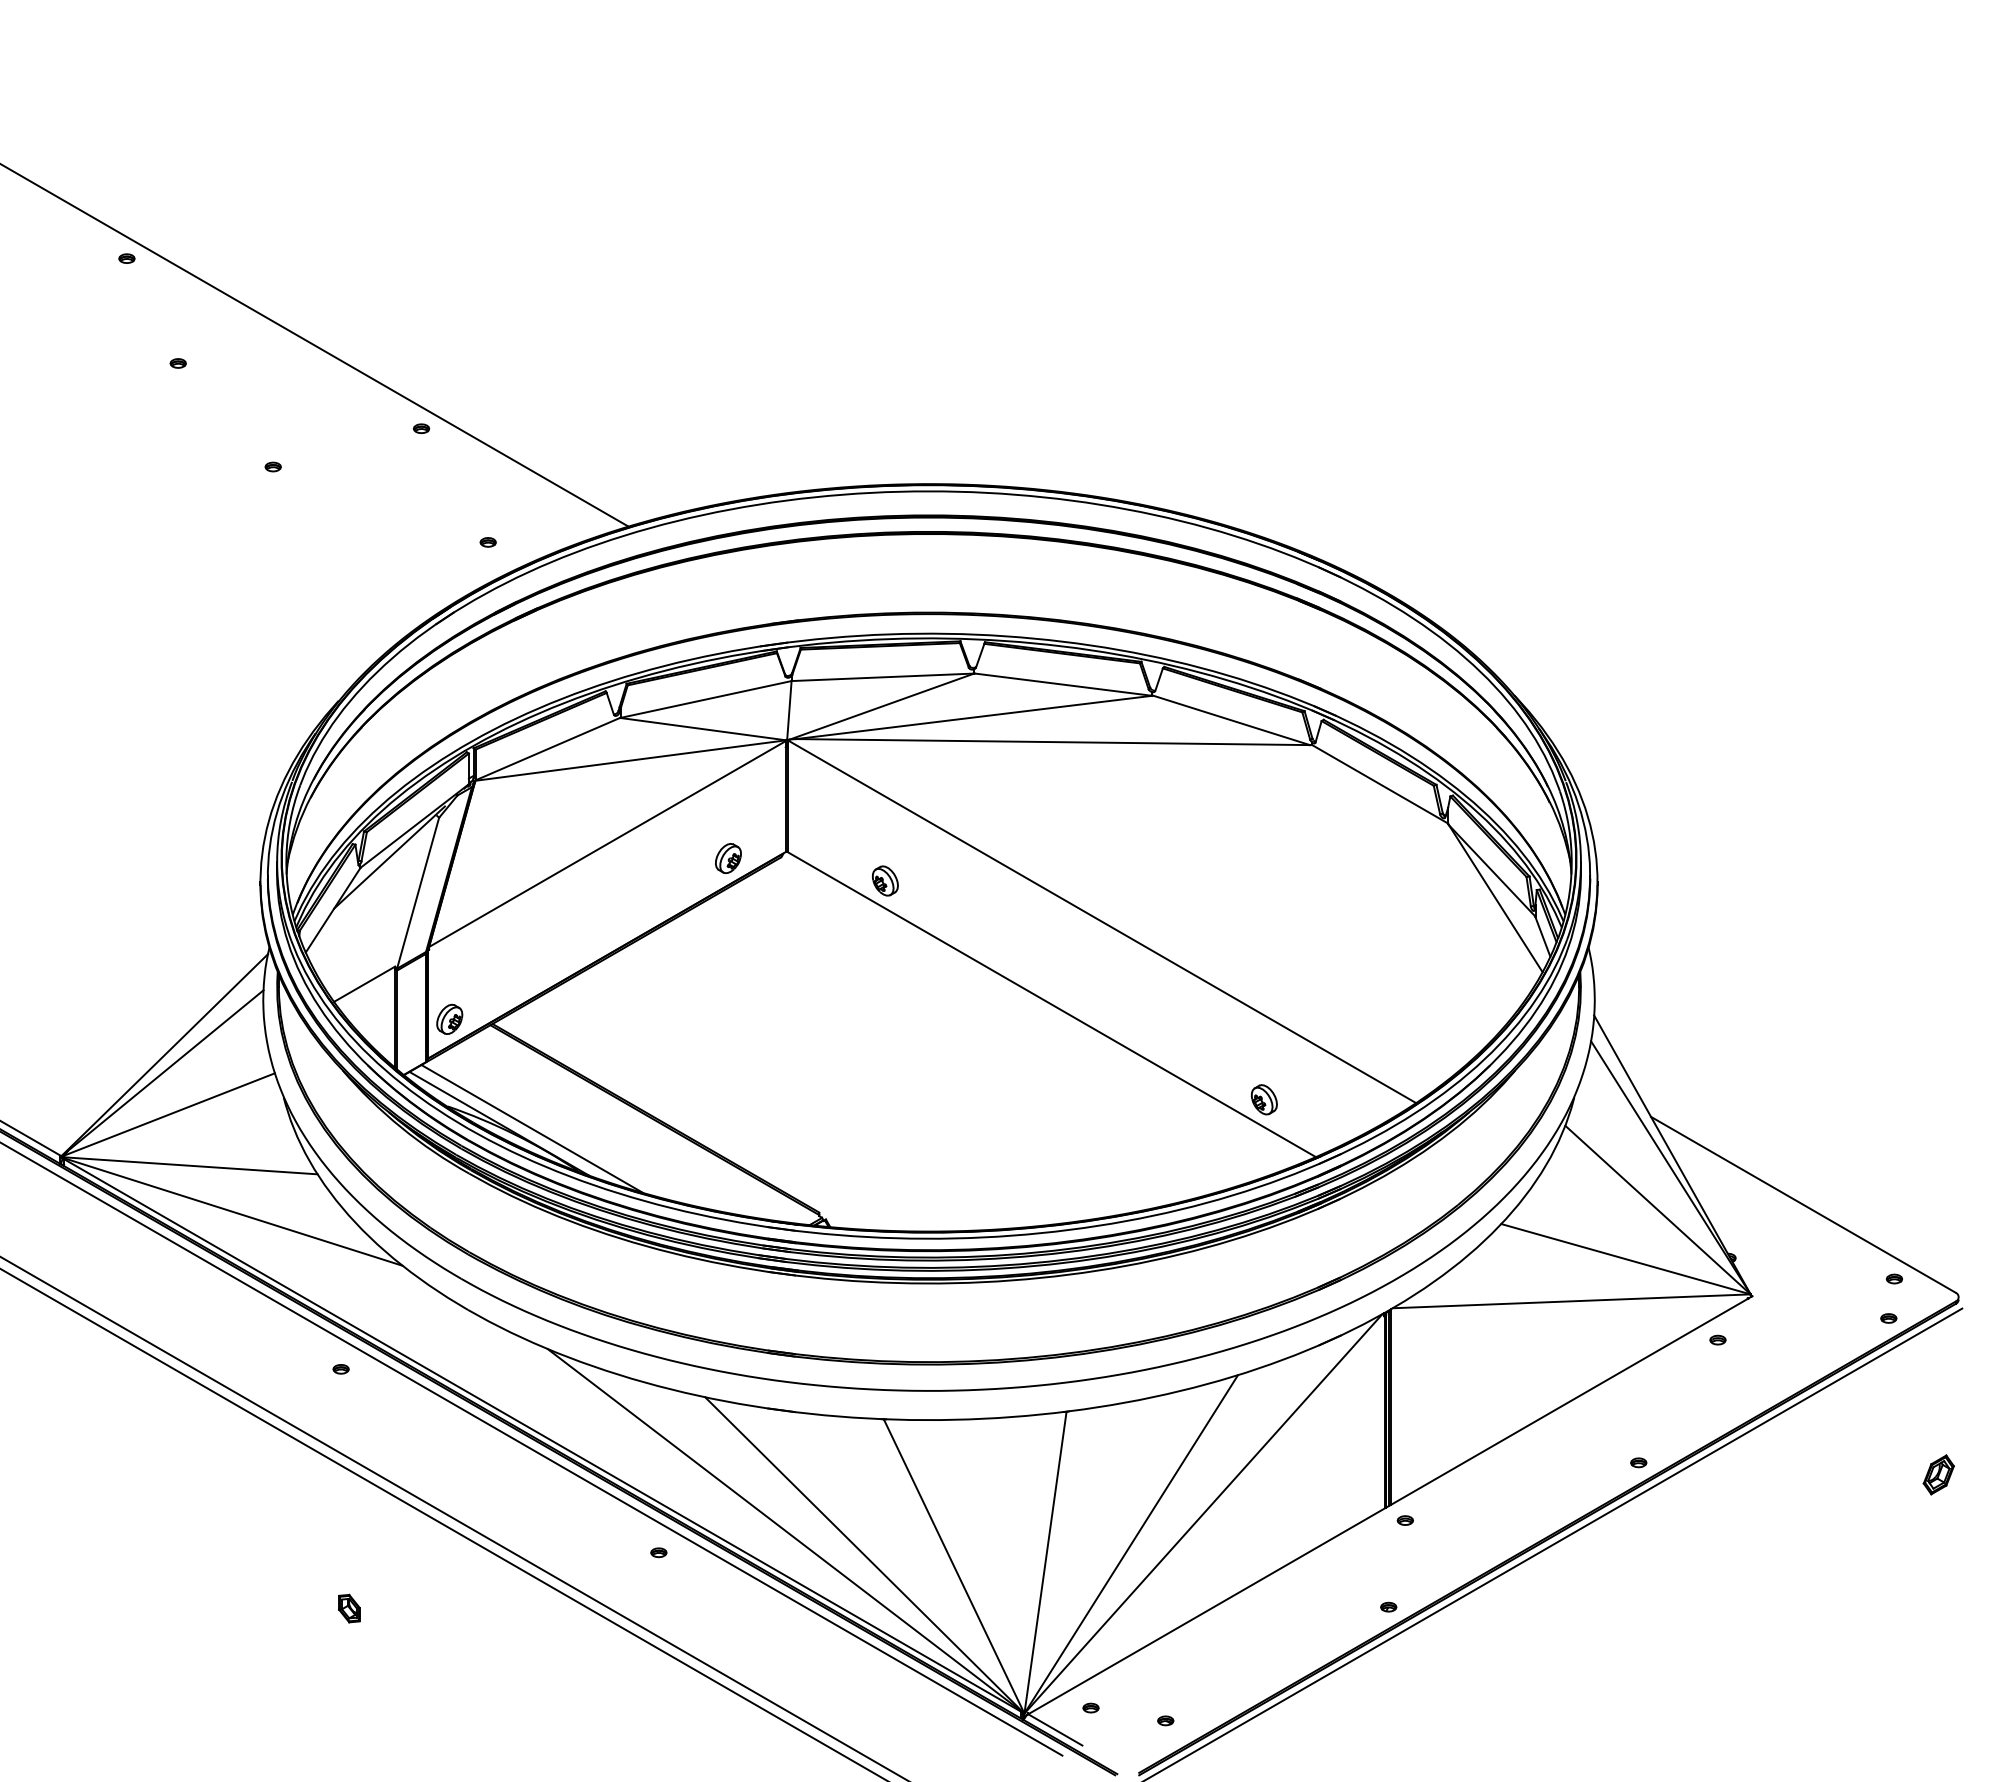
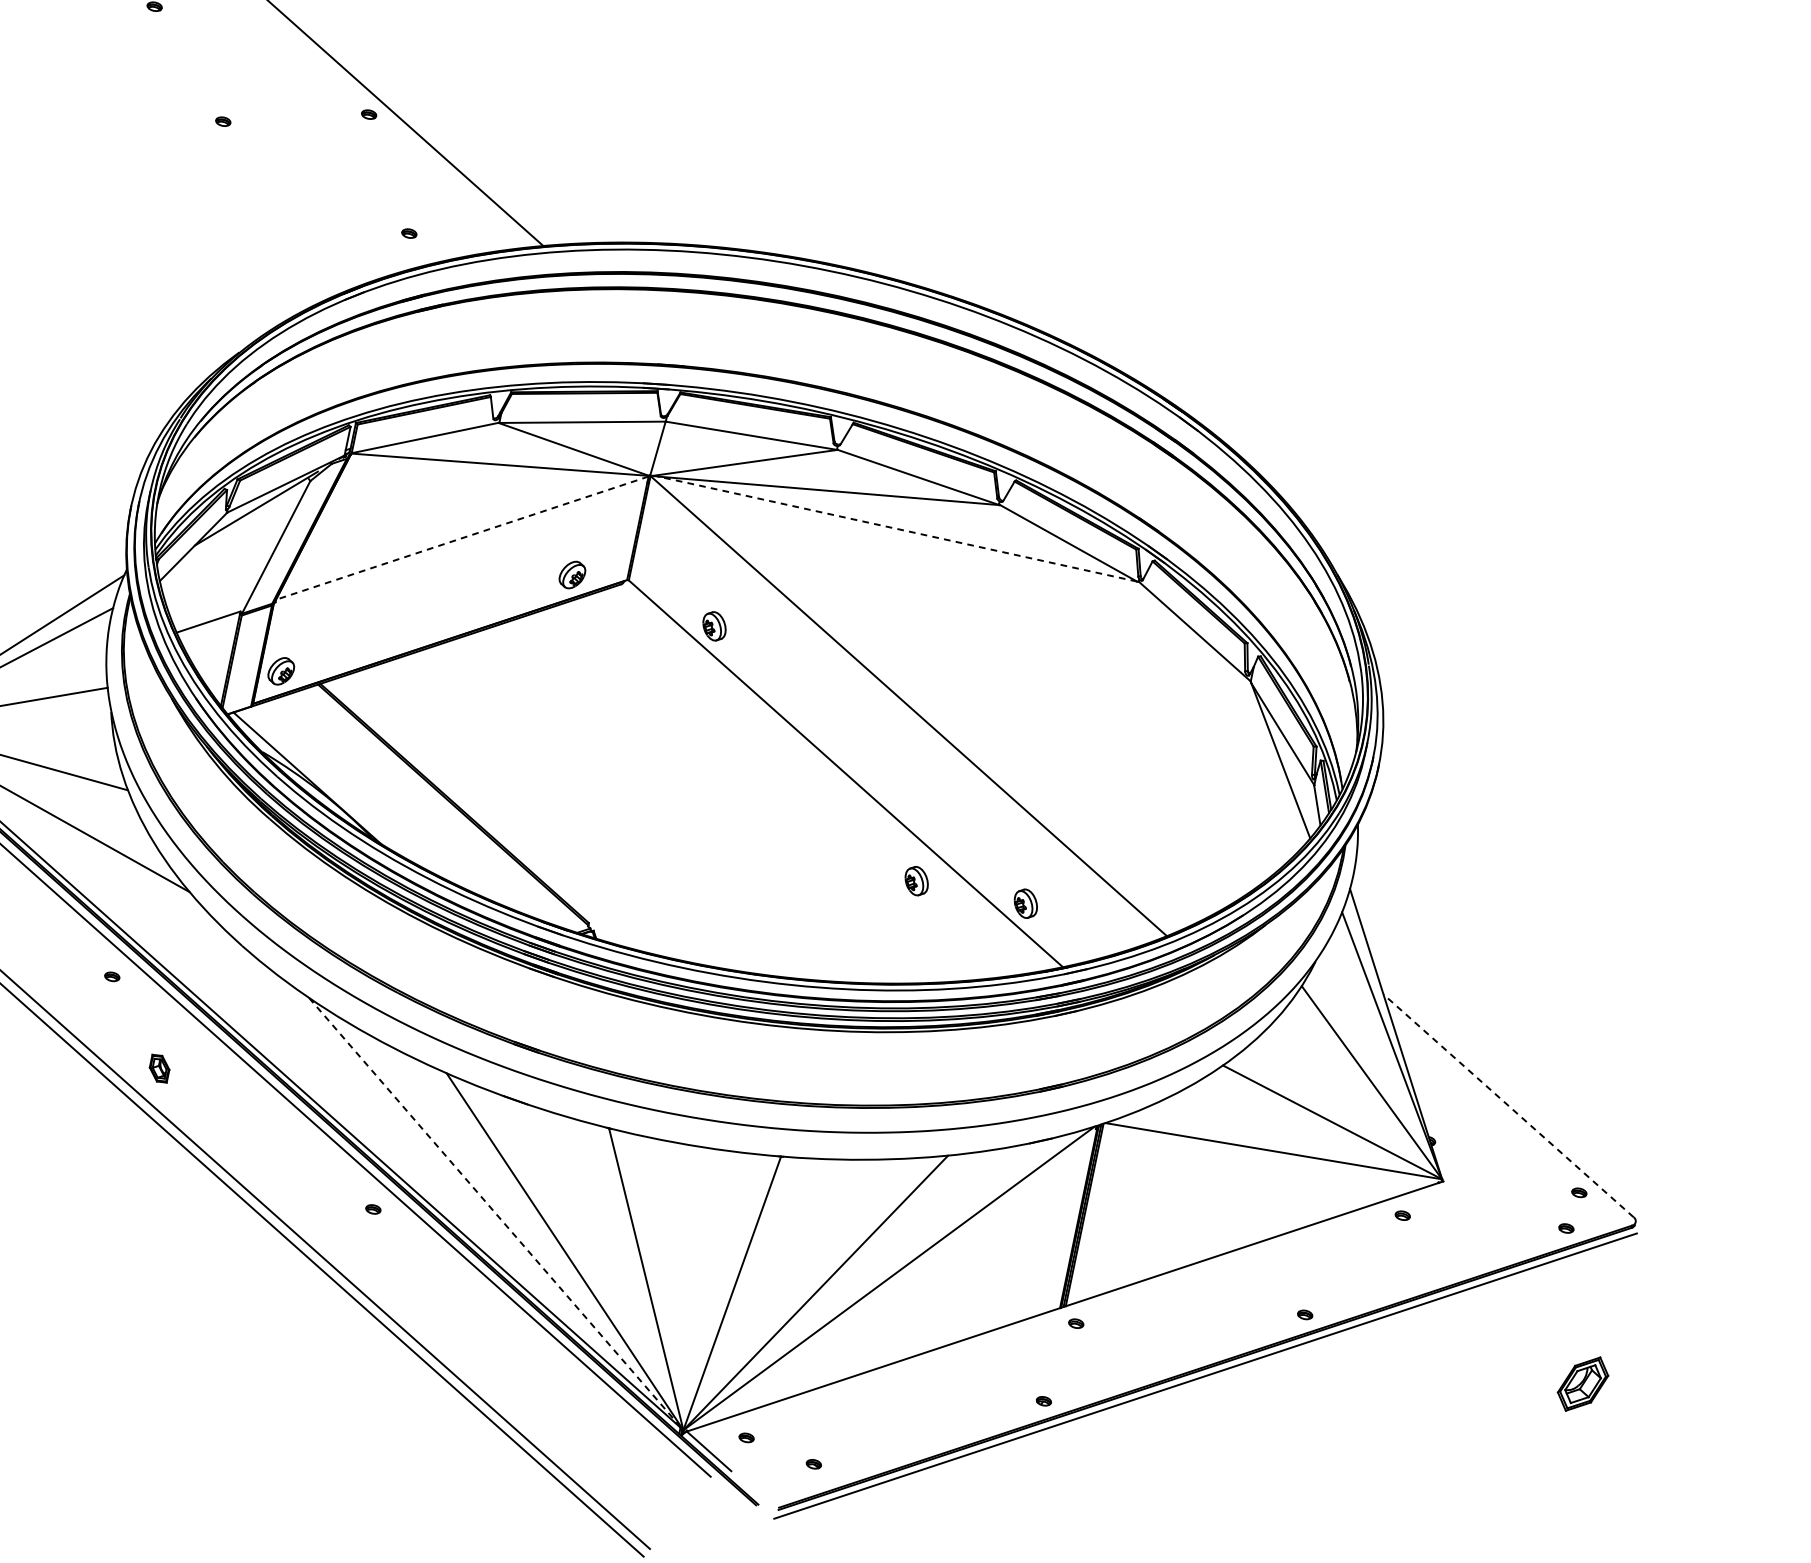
line: (1053, 742) -> (898, 529), solid -> dashed
line: (607, 844) -> (462, 538), solid -> dashed
part: (1146, 1099) -> (916, 880), added
line: (531, 1128) -> (336, 788), removed
line: (1803, 1204) -> (1508, 1105), solid -> dashed
part: (1938, 1474) -> (1582, 1383), size x1.6
line: (786, 1531) -> (496, 1214), solid -> dashed
part: (349, 1608) -> (159, 1068), moved

